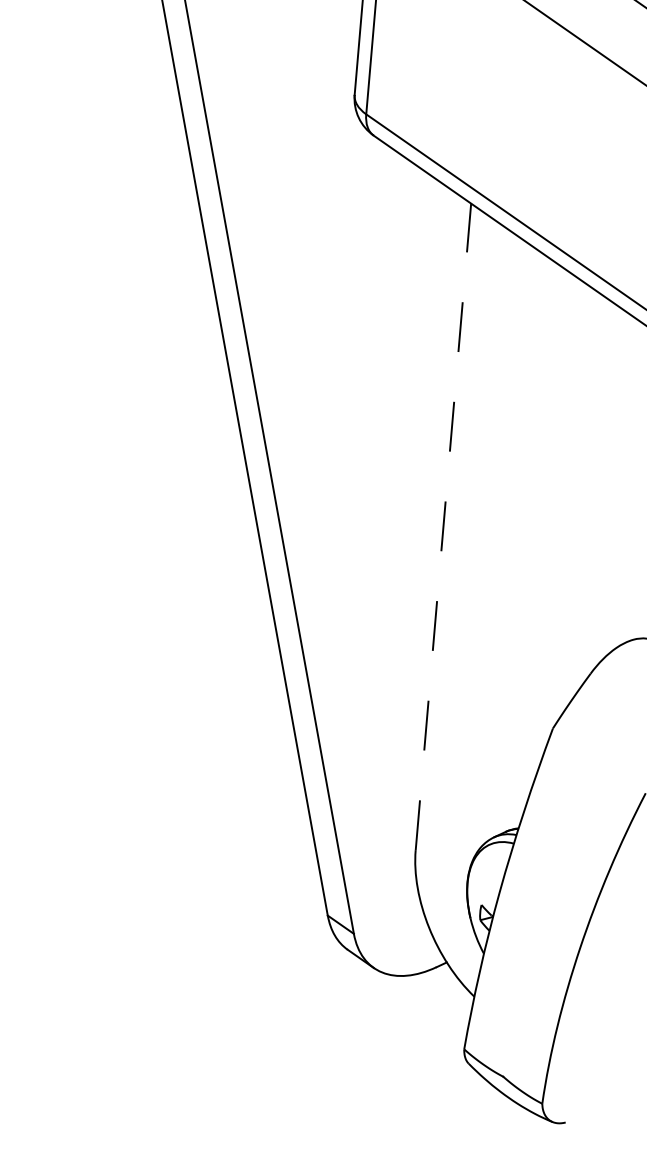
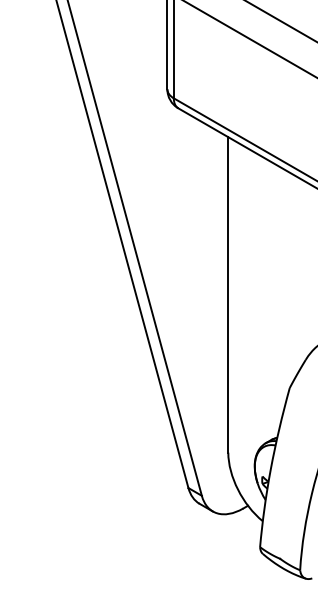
line: (443, 525) -> (228, 294), dashed -> solid

